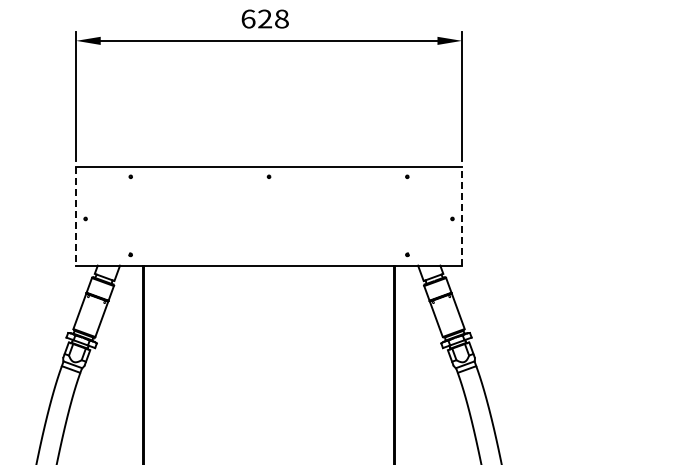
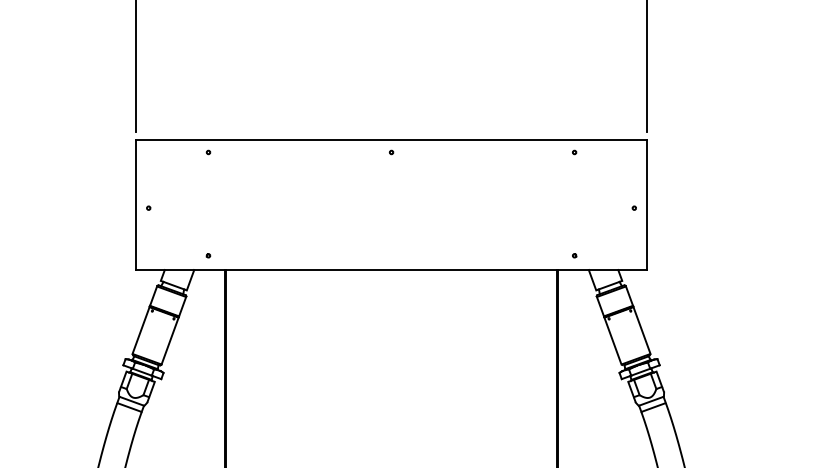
line: (76, 216) -> (136, 204), dashed -> solid
line: (462, 216) -> (647, 204), dashed -> solid

